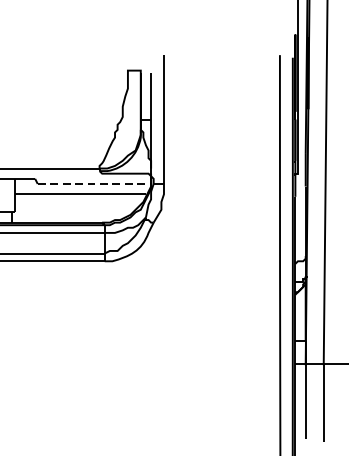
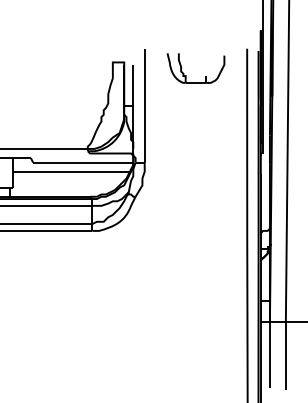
part: (211, 85) -> (186, 75), added
line: (94, 183) -> (83, 162), dashed -> solid

